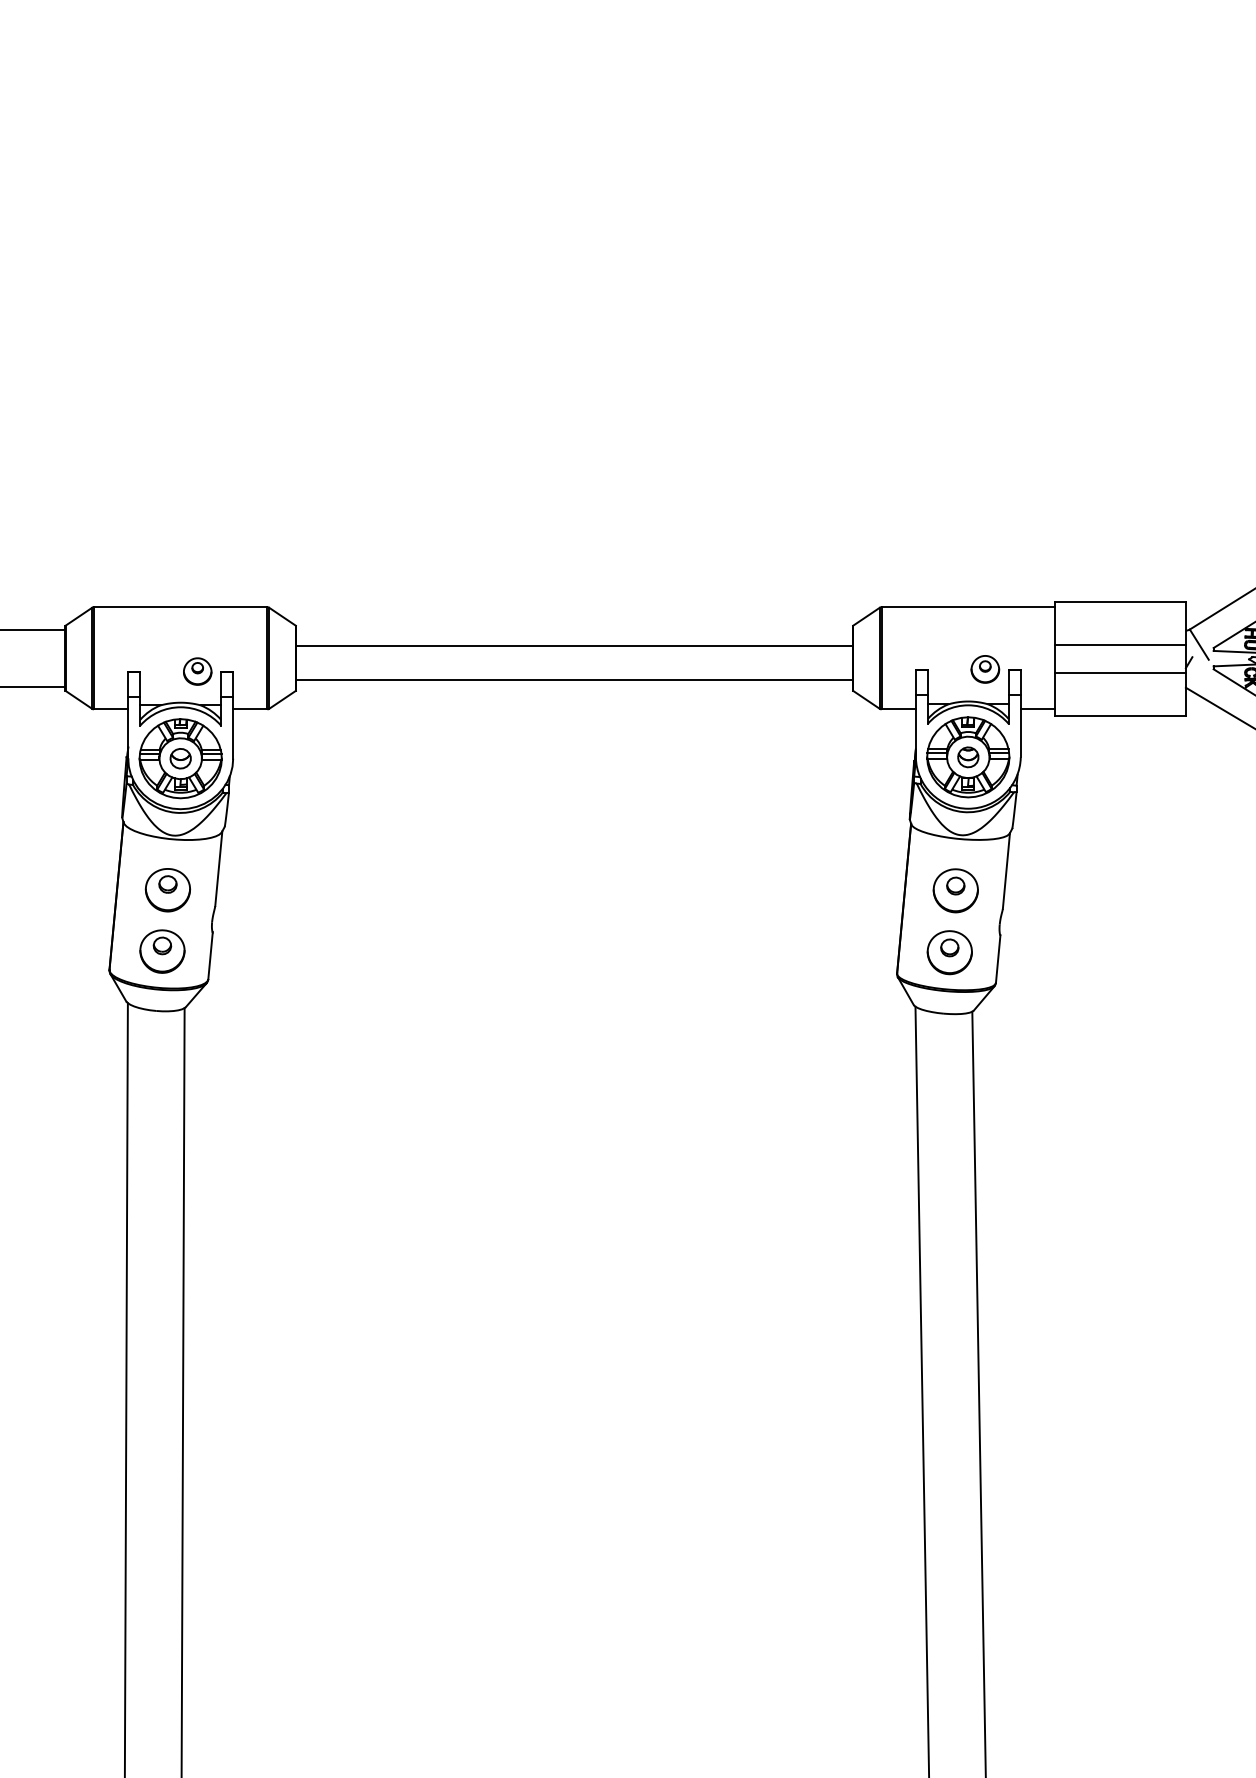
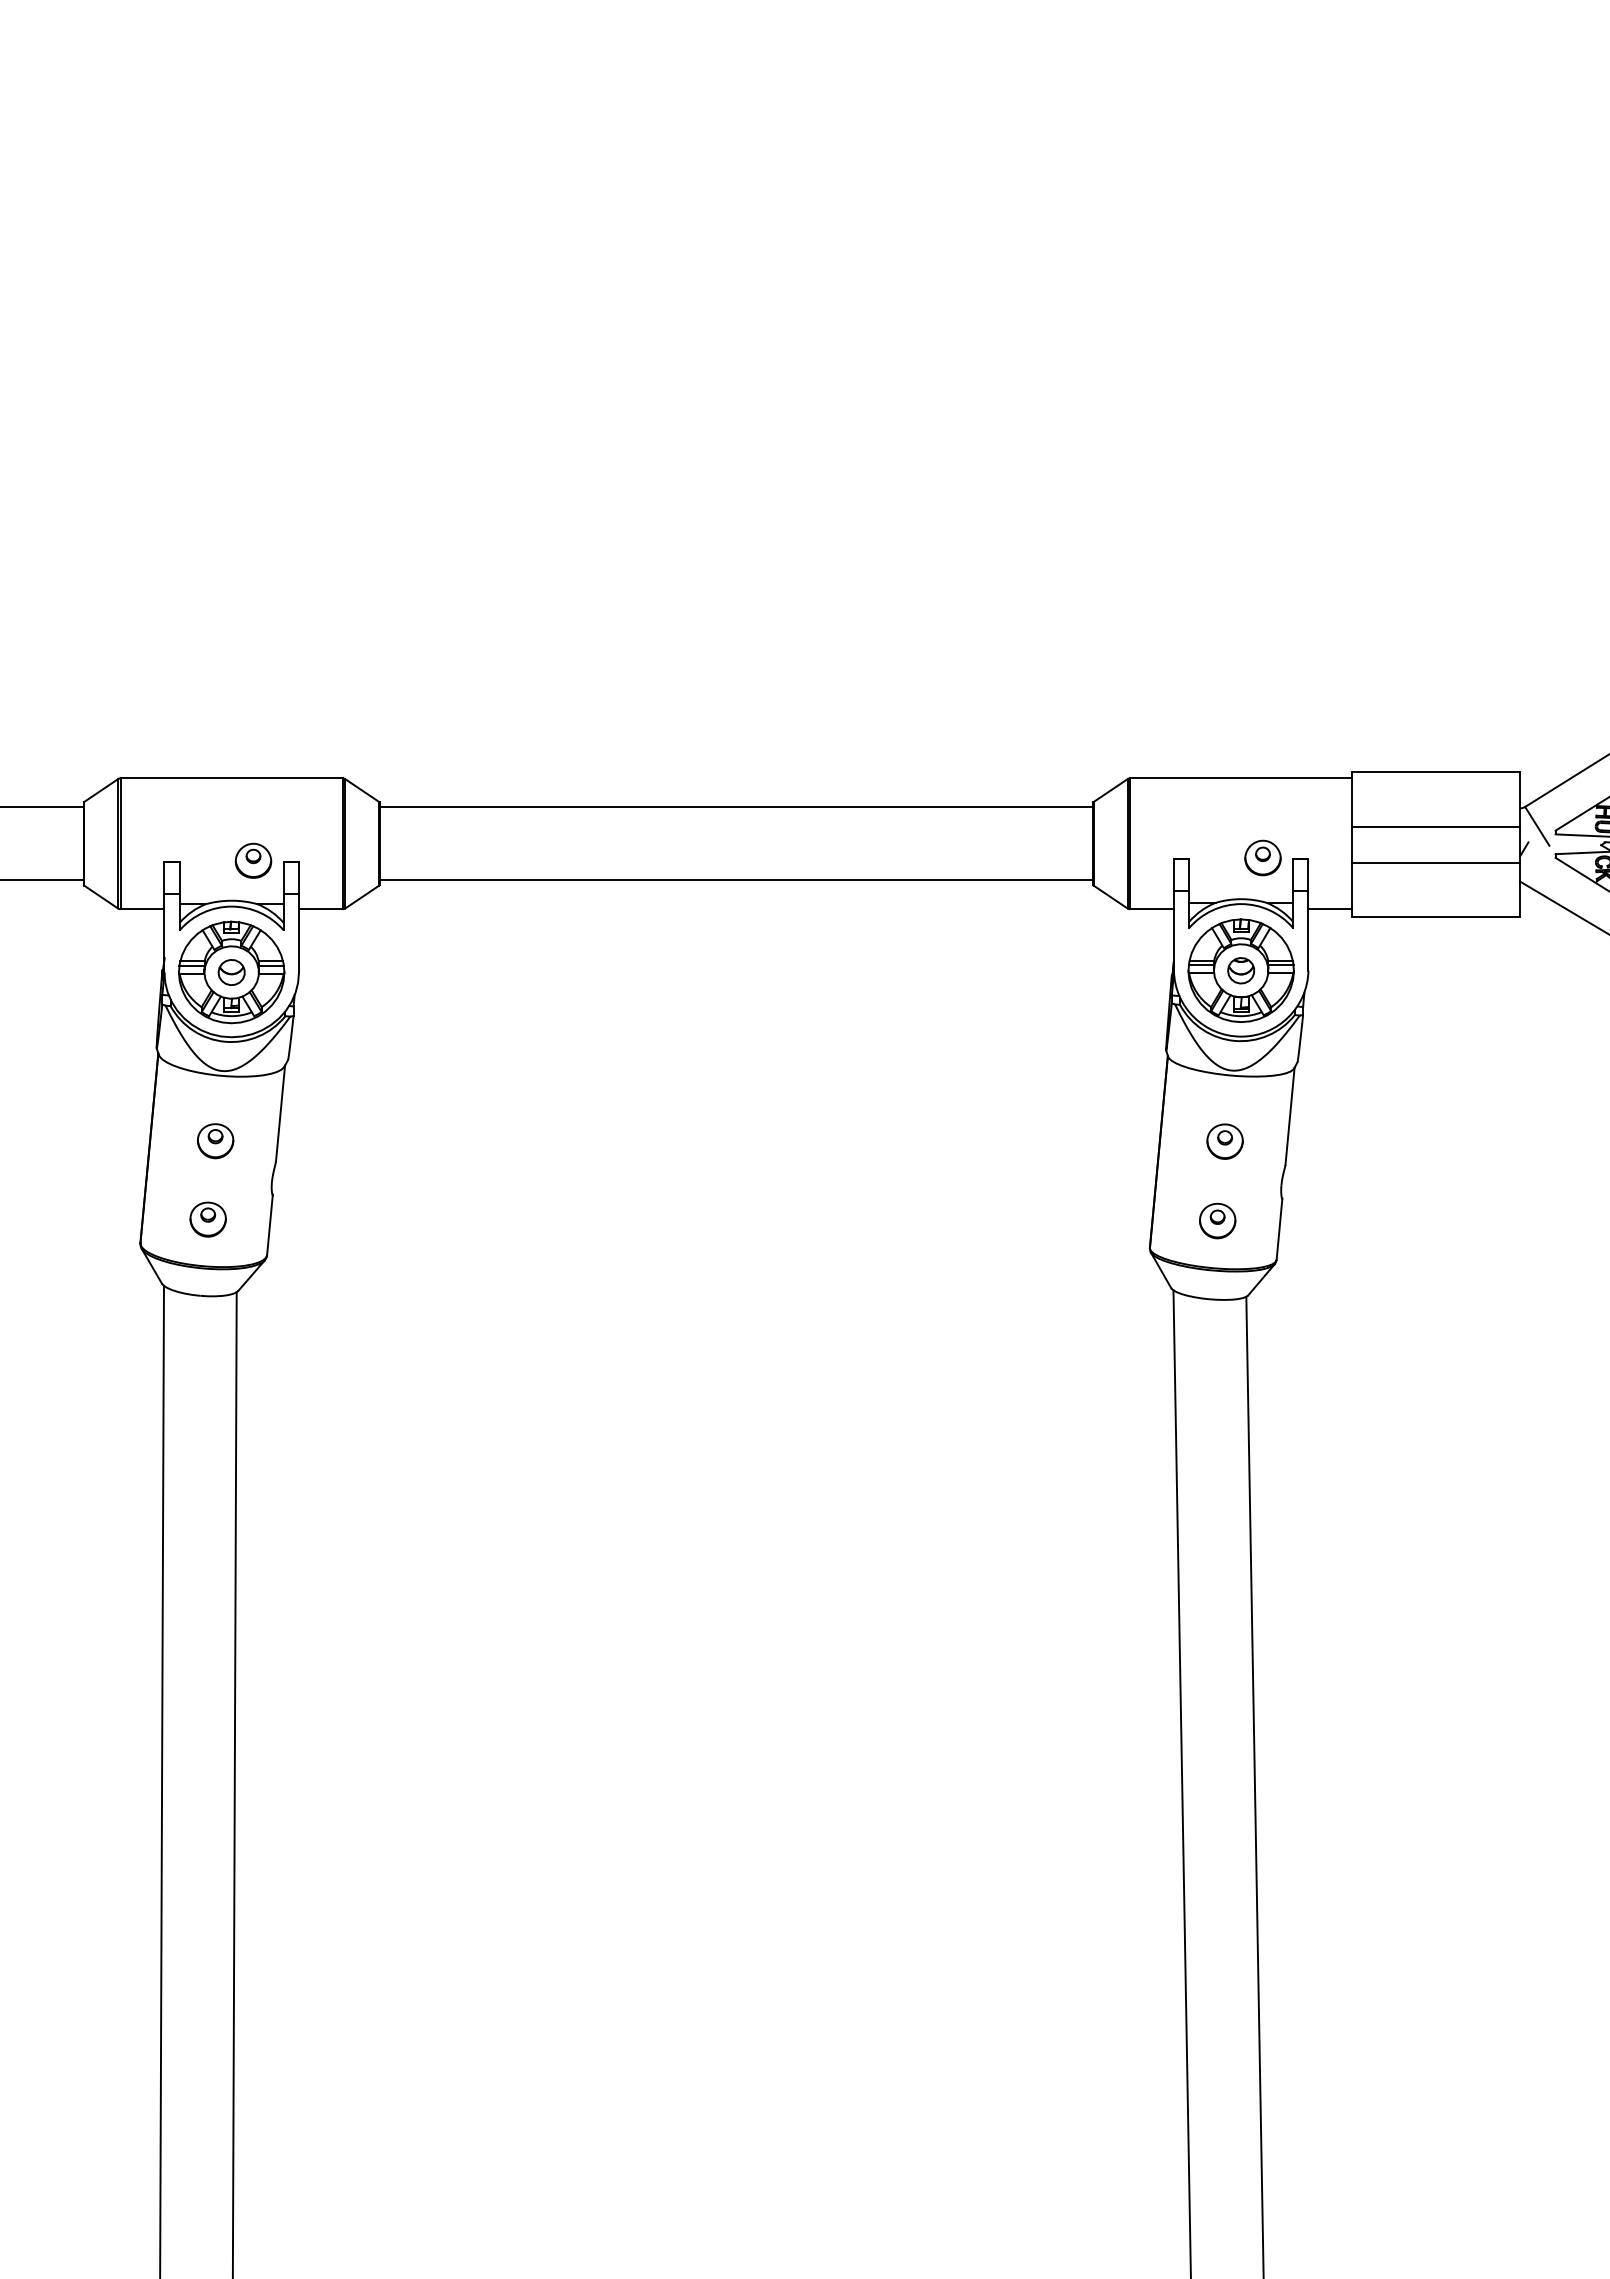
line: (574, 646) -> (736, 880), moved
line: (574, 679) -> (736, 807), moved
part: (168, 890) -> (215, 1141), size x0.62
part: (955, 890) -> (1224, 1141), size x0.62
part: (161, 951) -> (207, 1219), size x0.62
part: (949, 952) -> (1217, 1220), size x0.62

